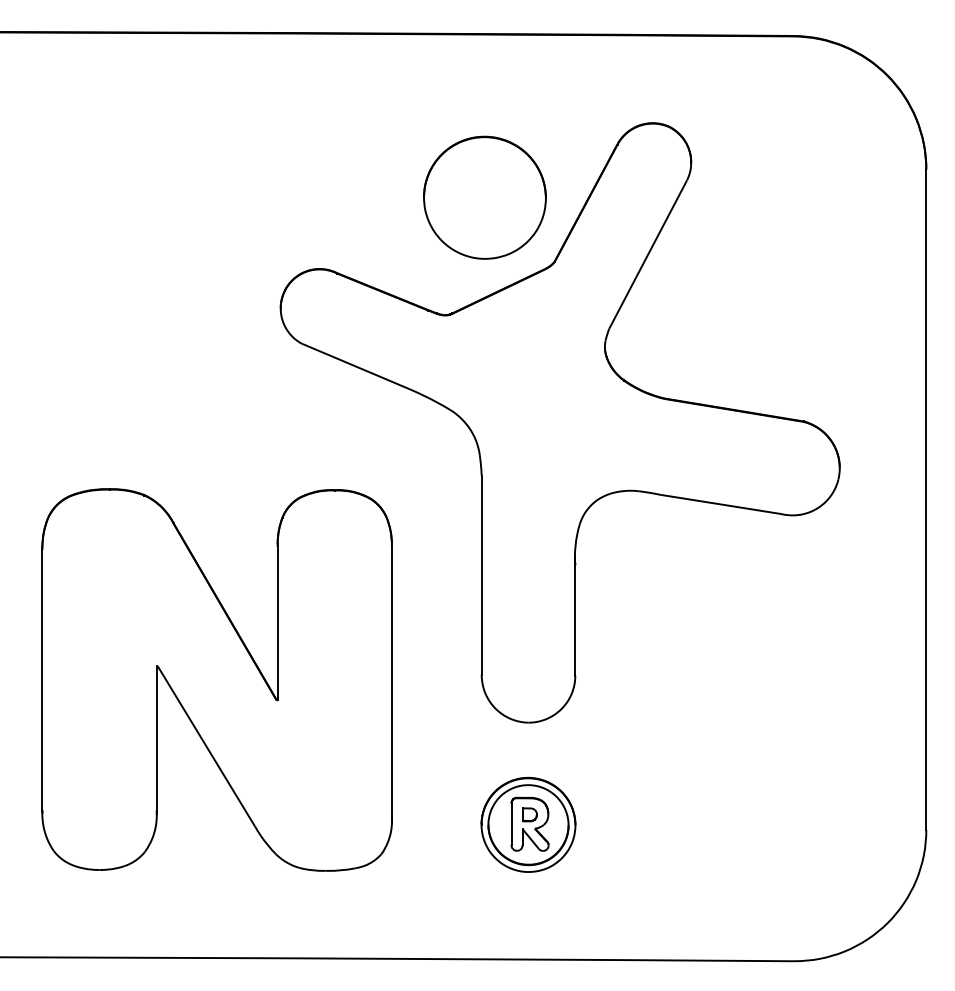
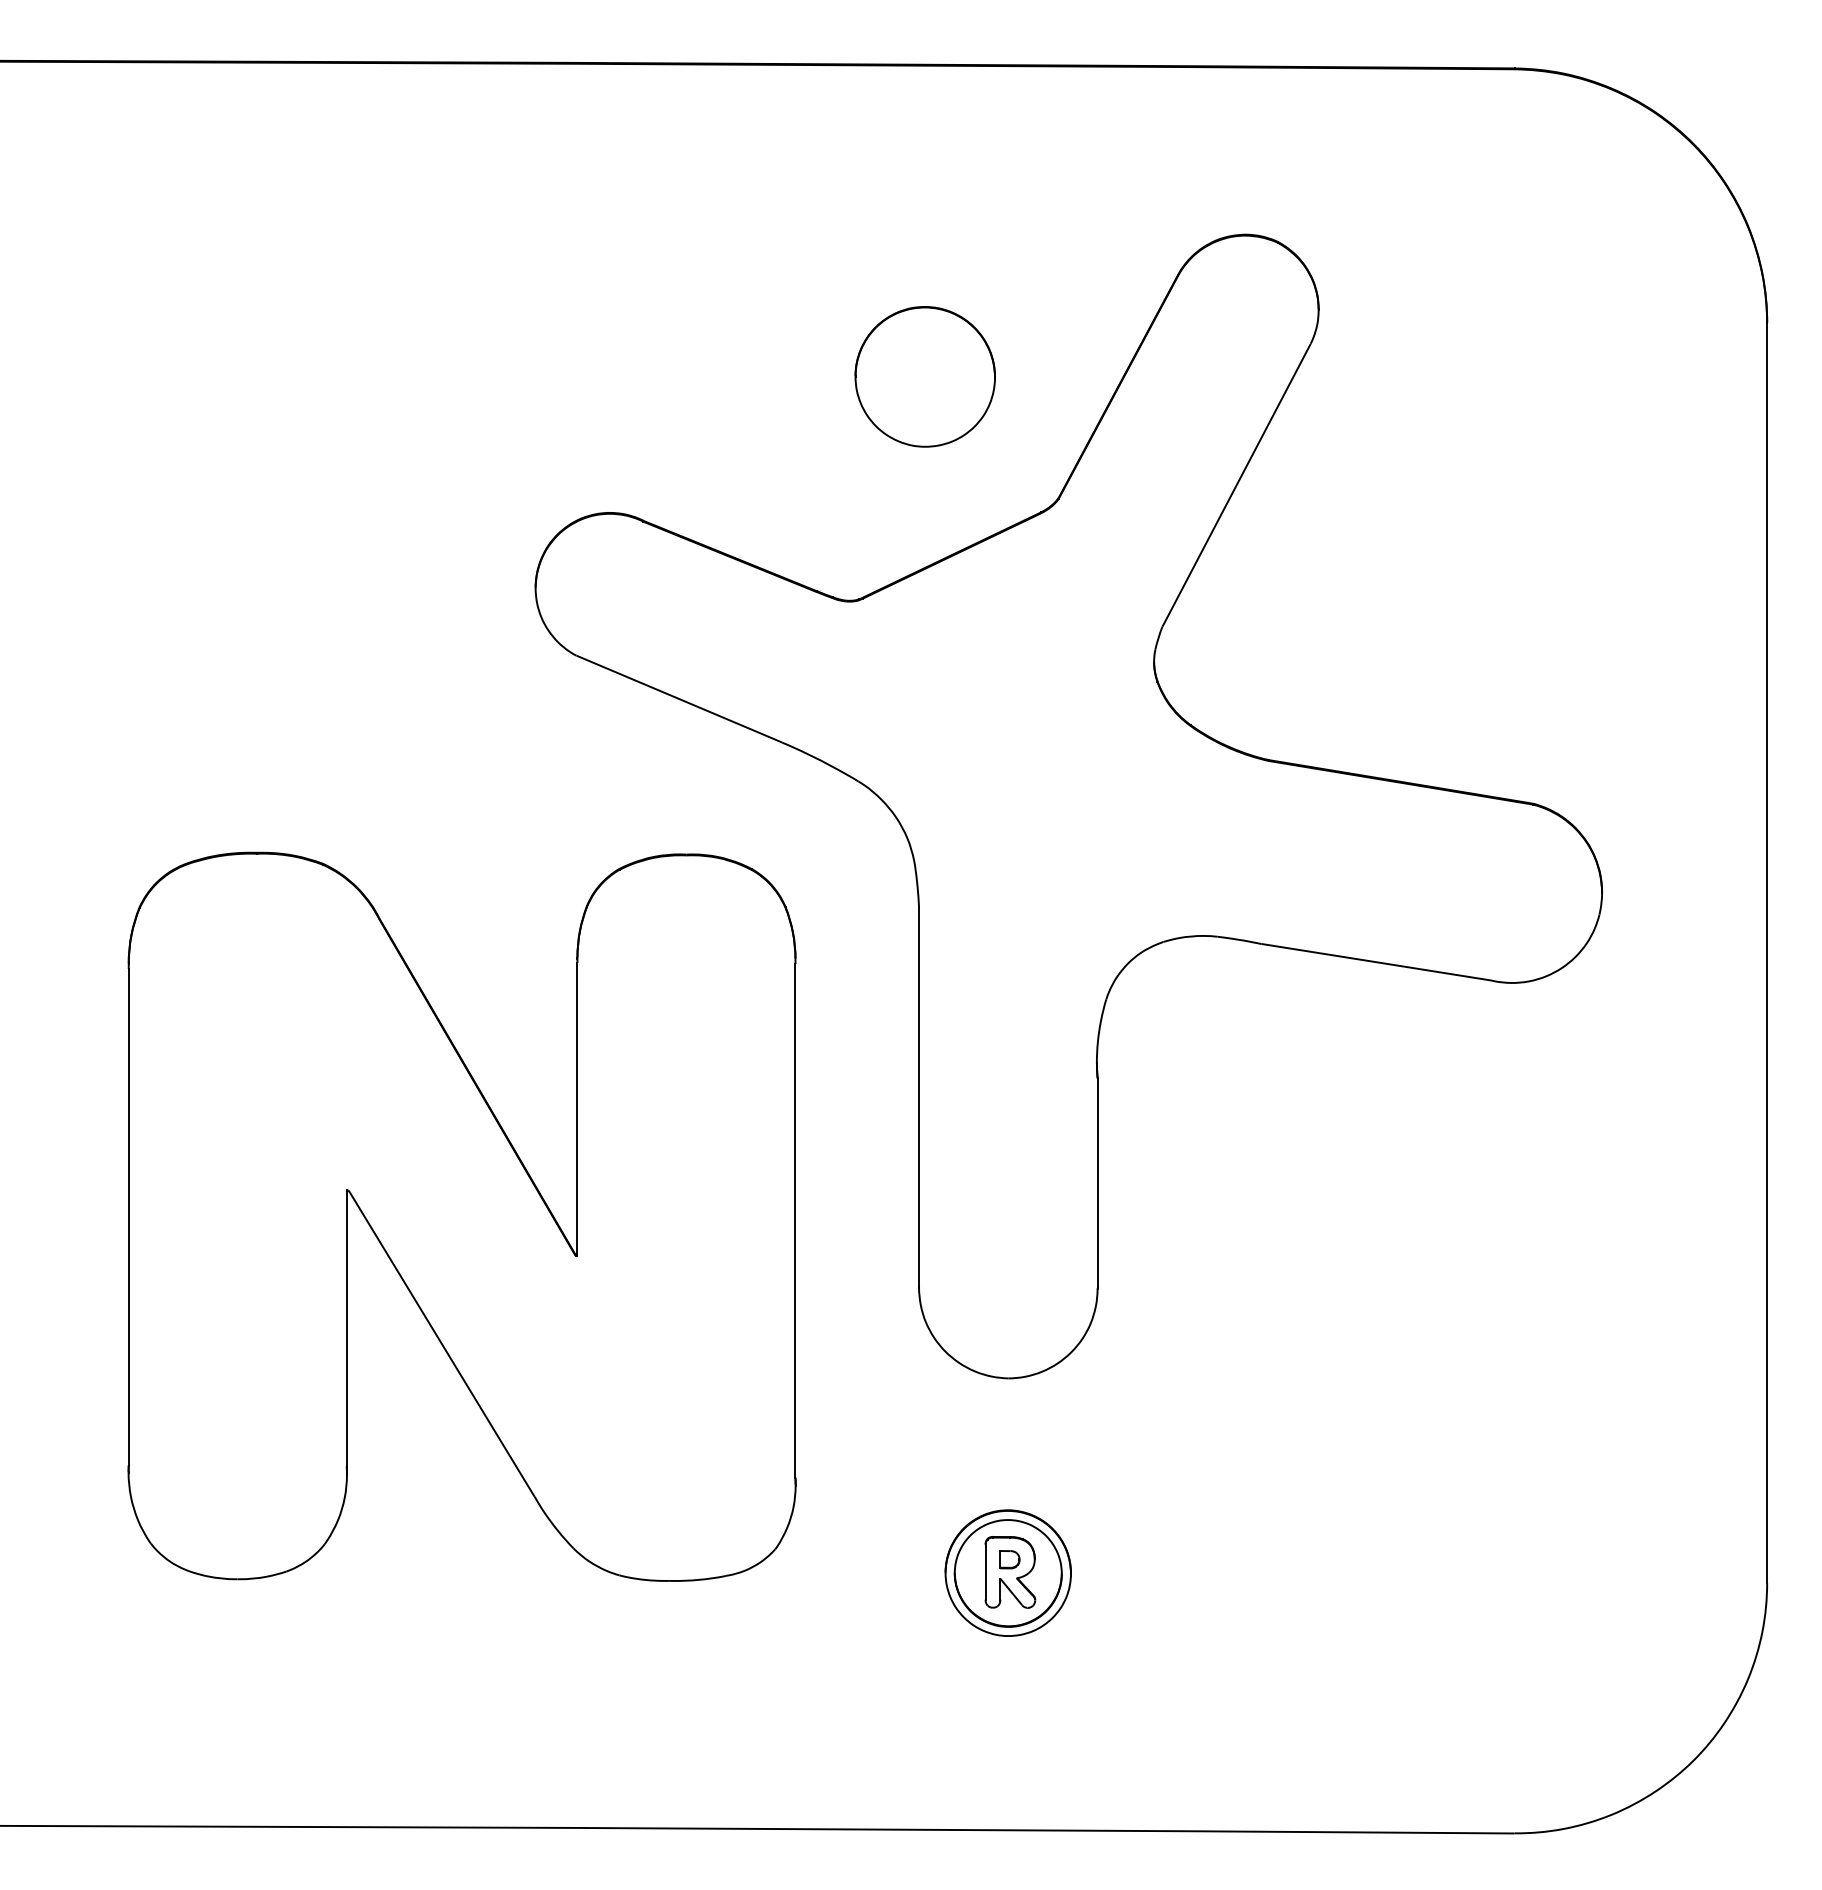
part: (484, 197) -> (924, 376), size x0.6
part: (216, 679) -> (460, 1215), moved
part: (528, 824) -> (1008, 1572), size x0.7

